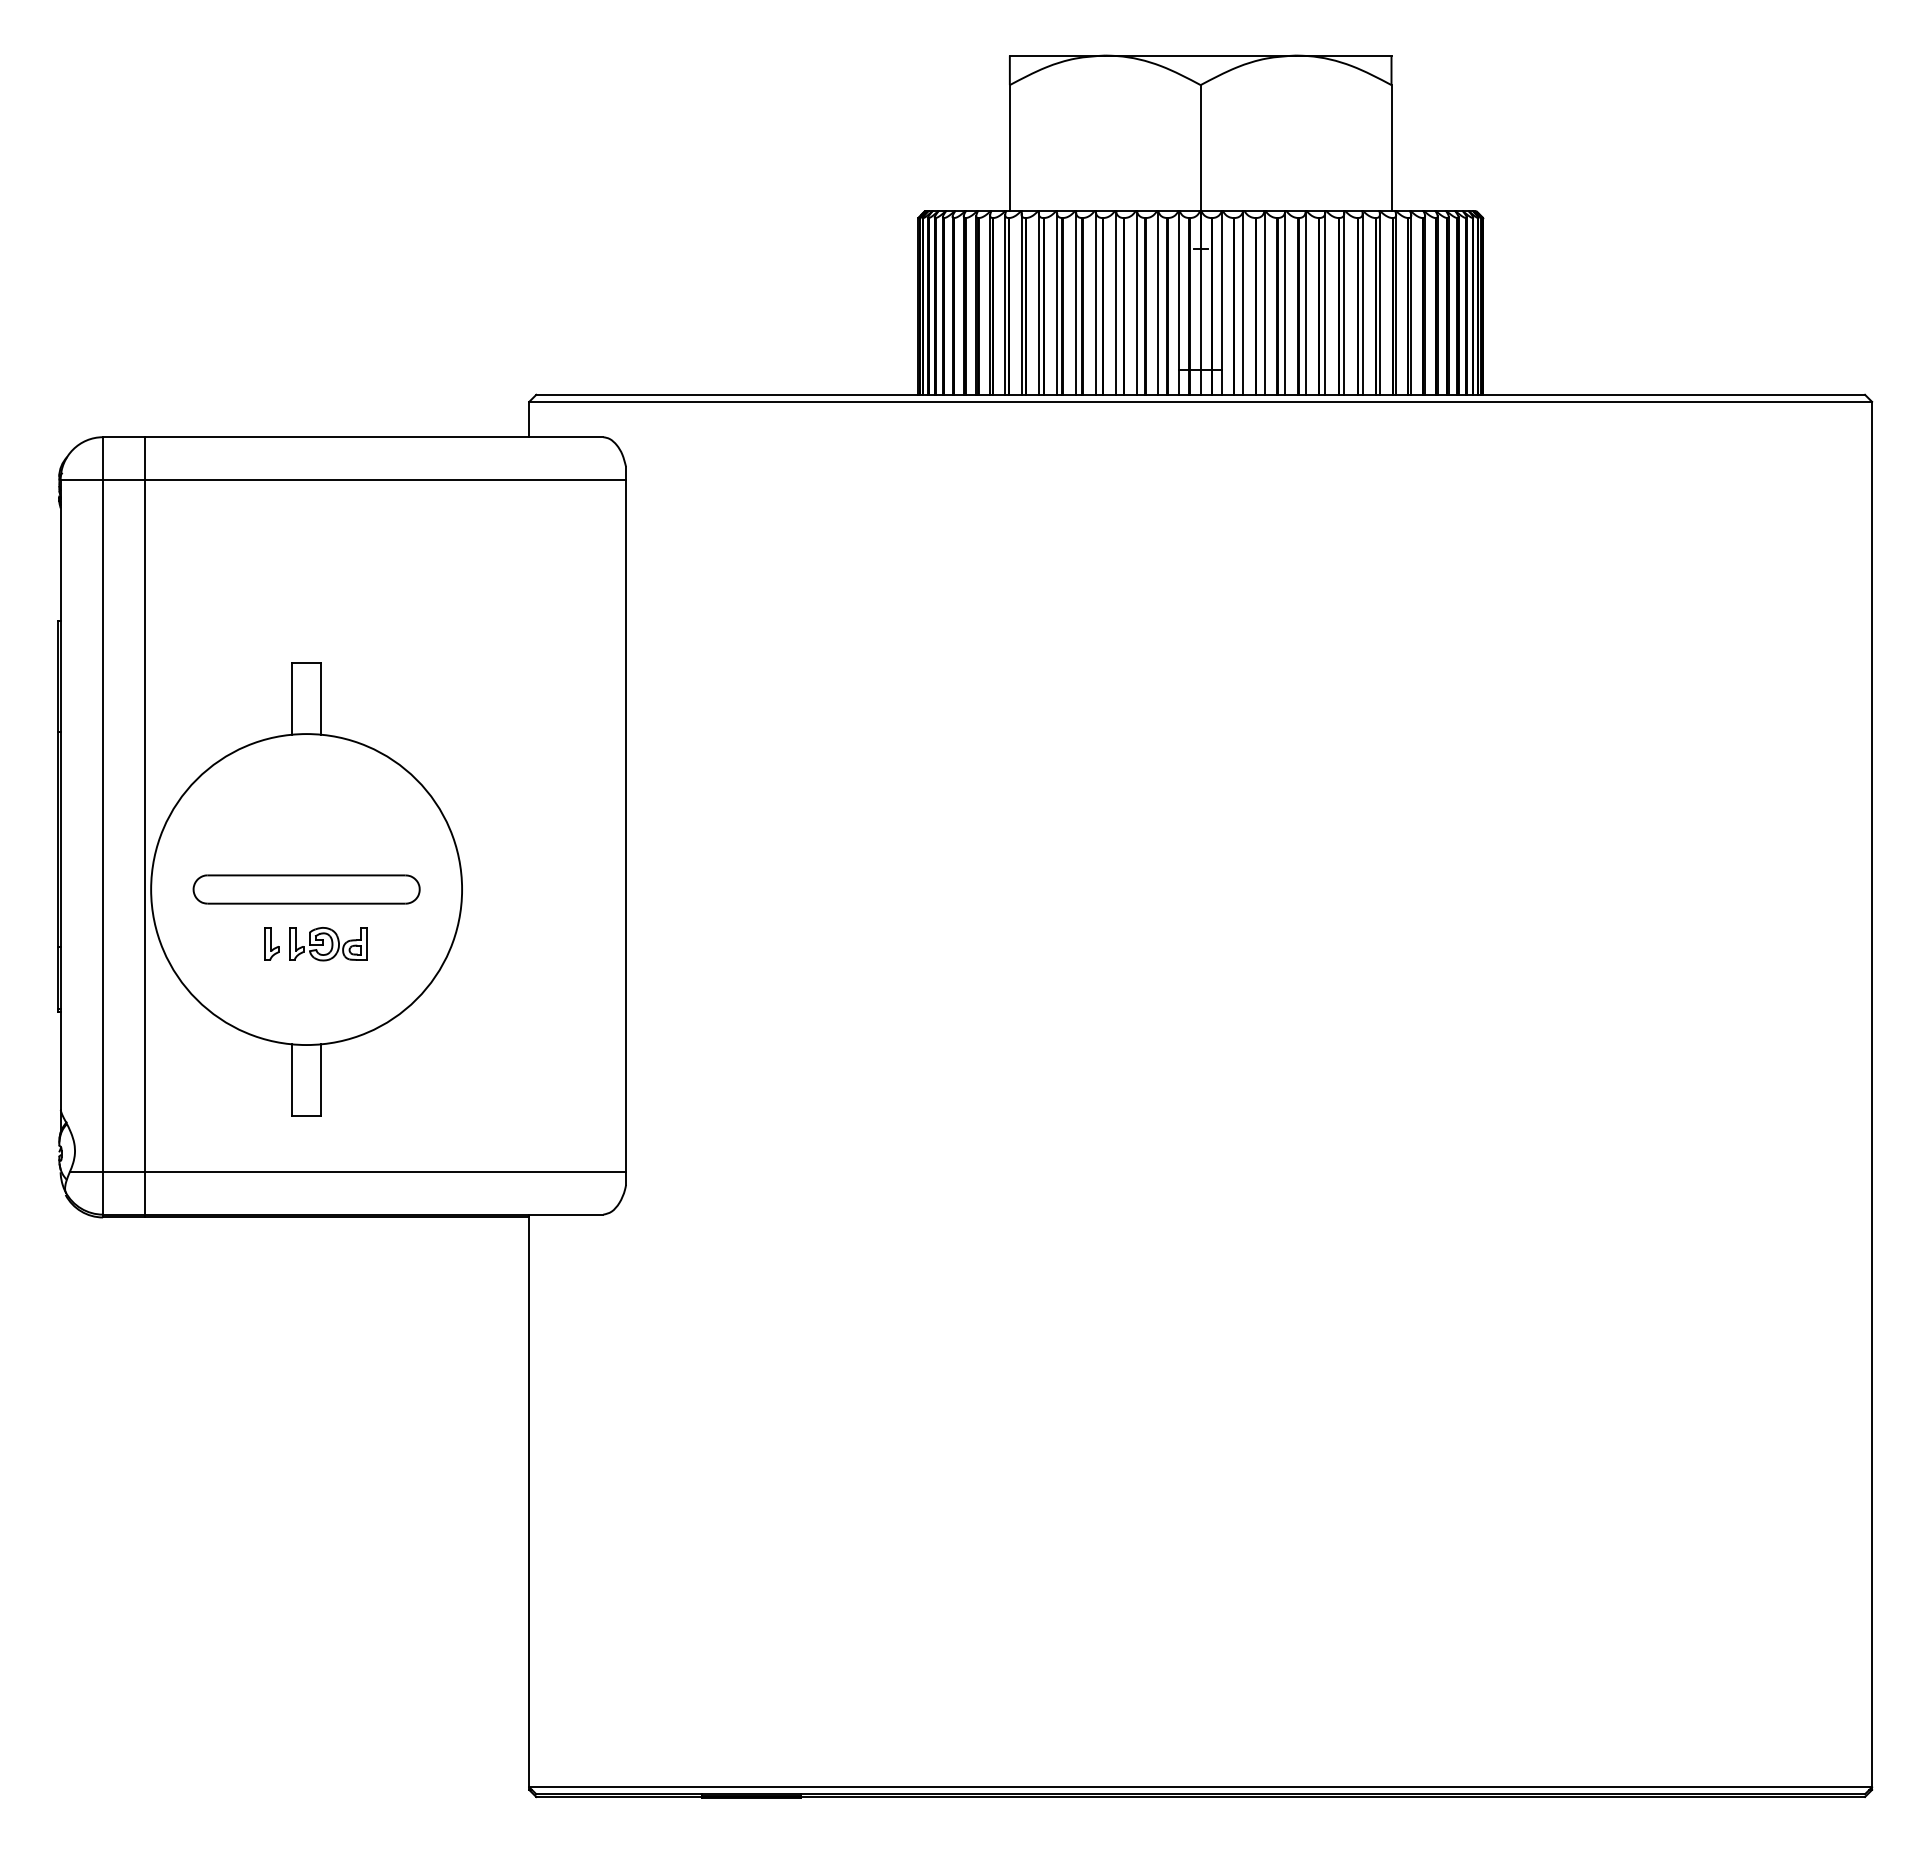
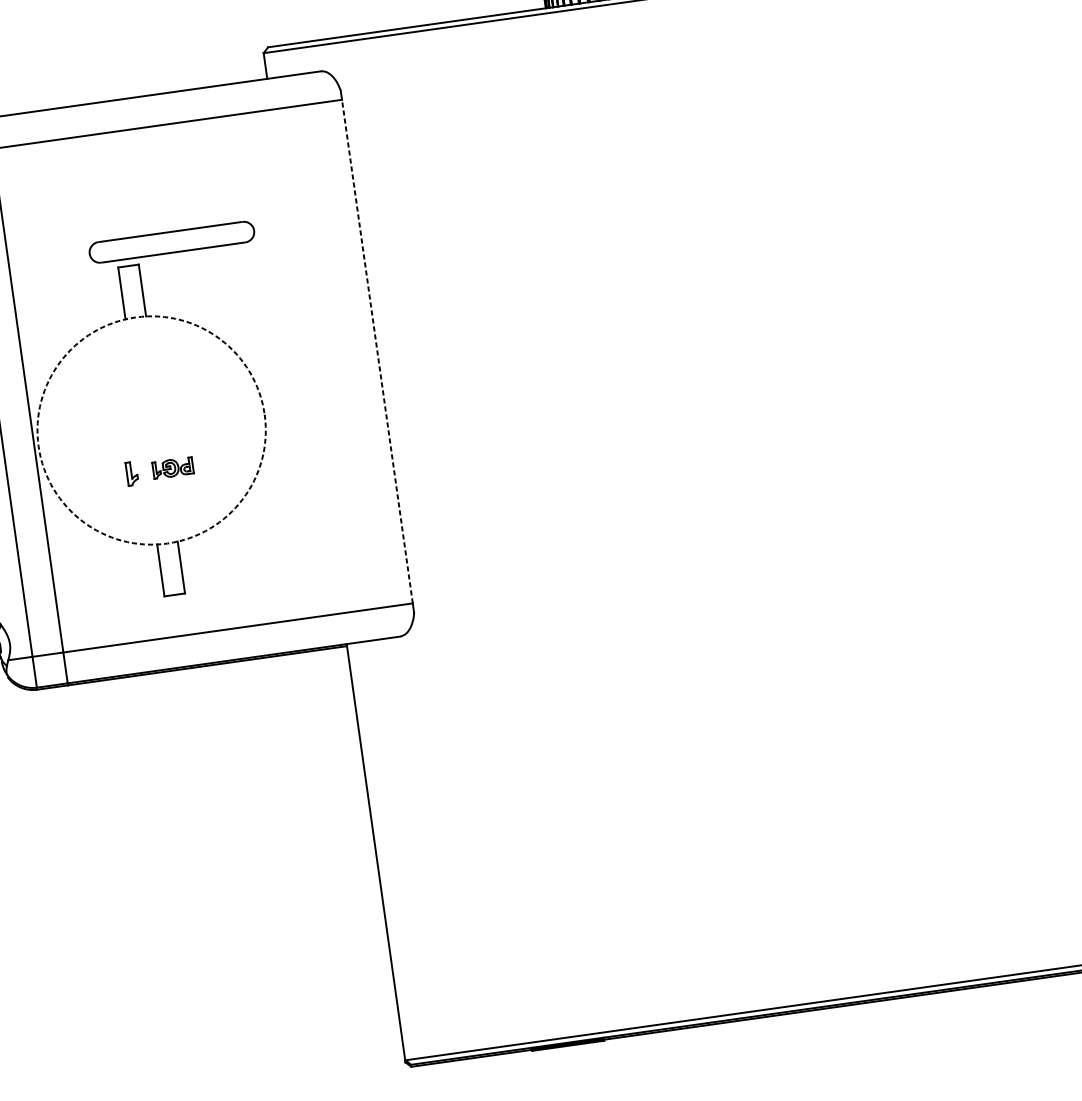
line: (626, 825) -> (377, 351), solid -> dashed
circle: (306, 889) -> (151, 430), solid -> dashed
part: (306, 889) -> (171, 242), moved
part: (328, 944) -> (173, 468), size x0.7

